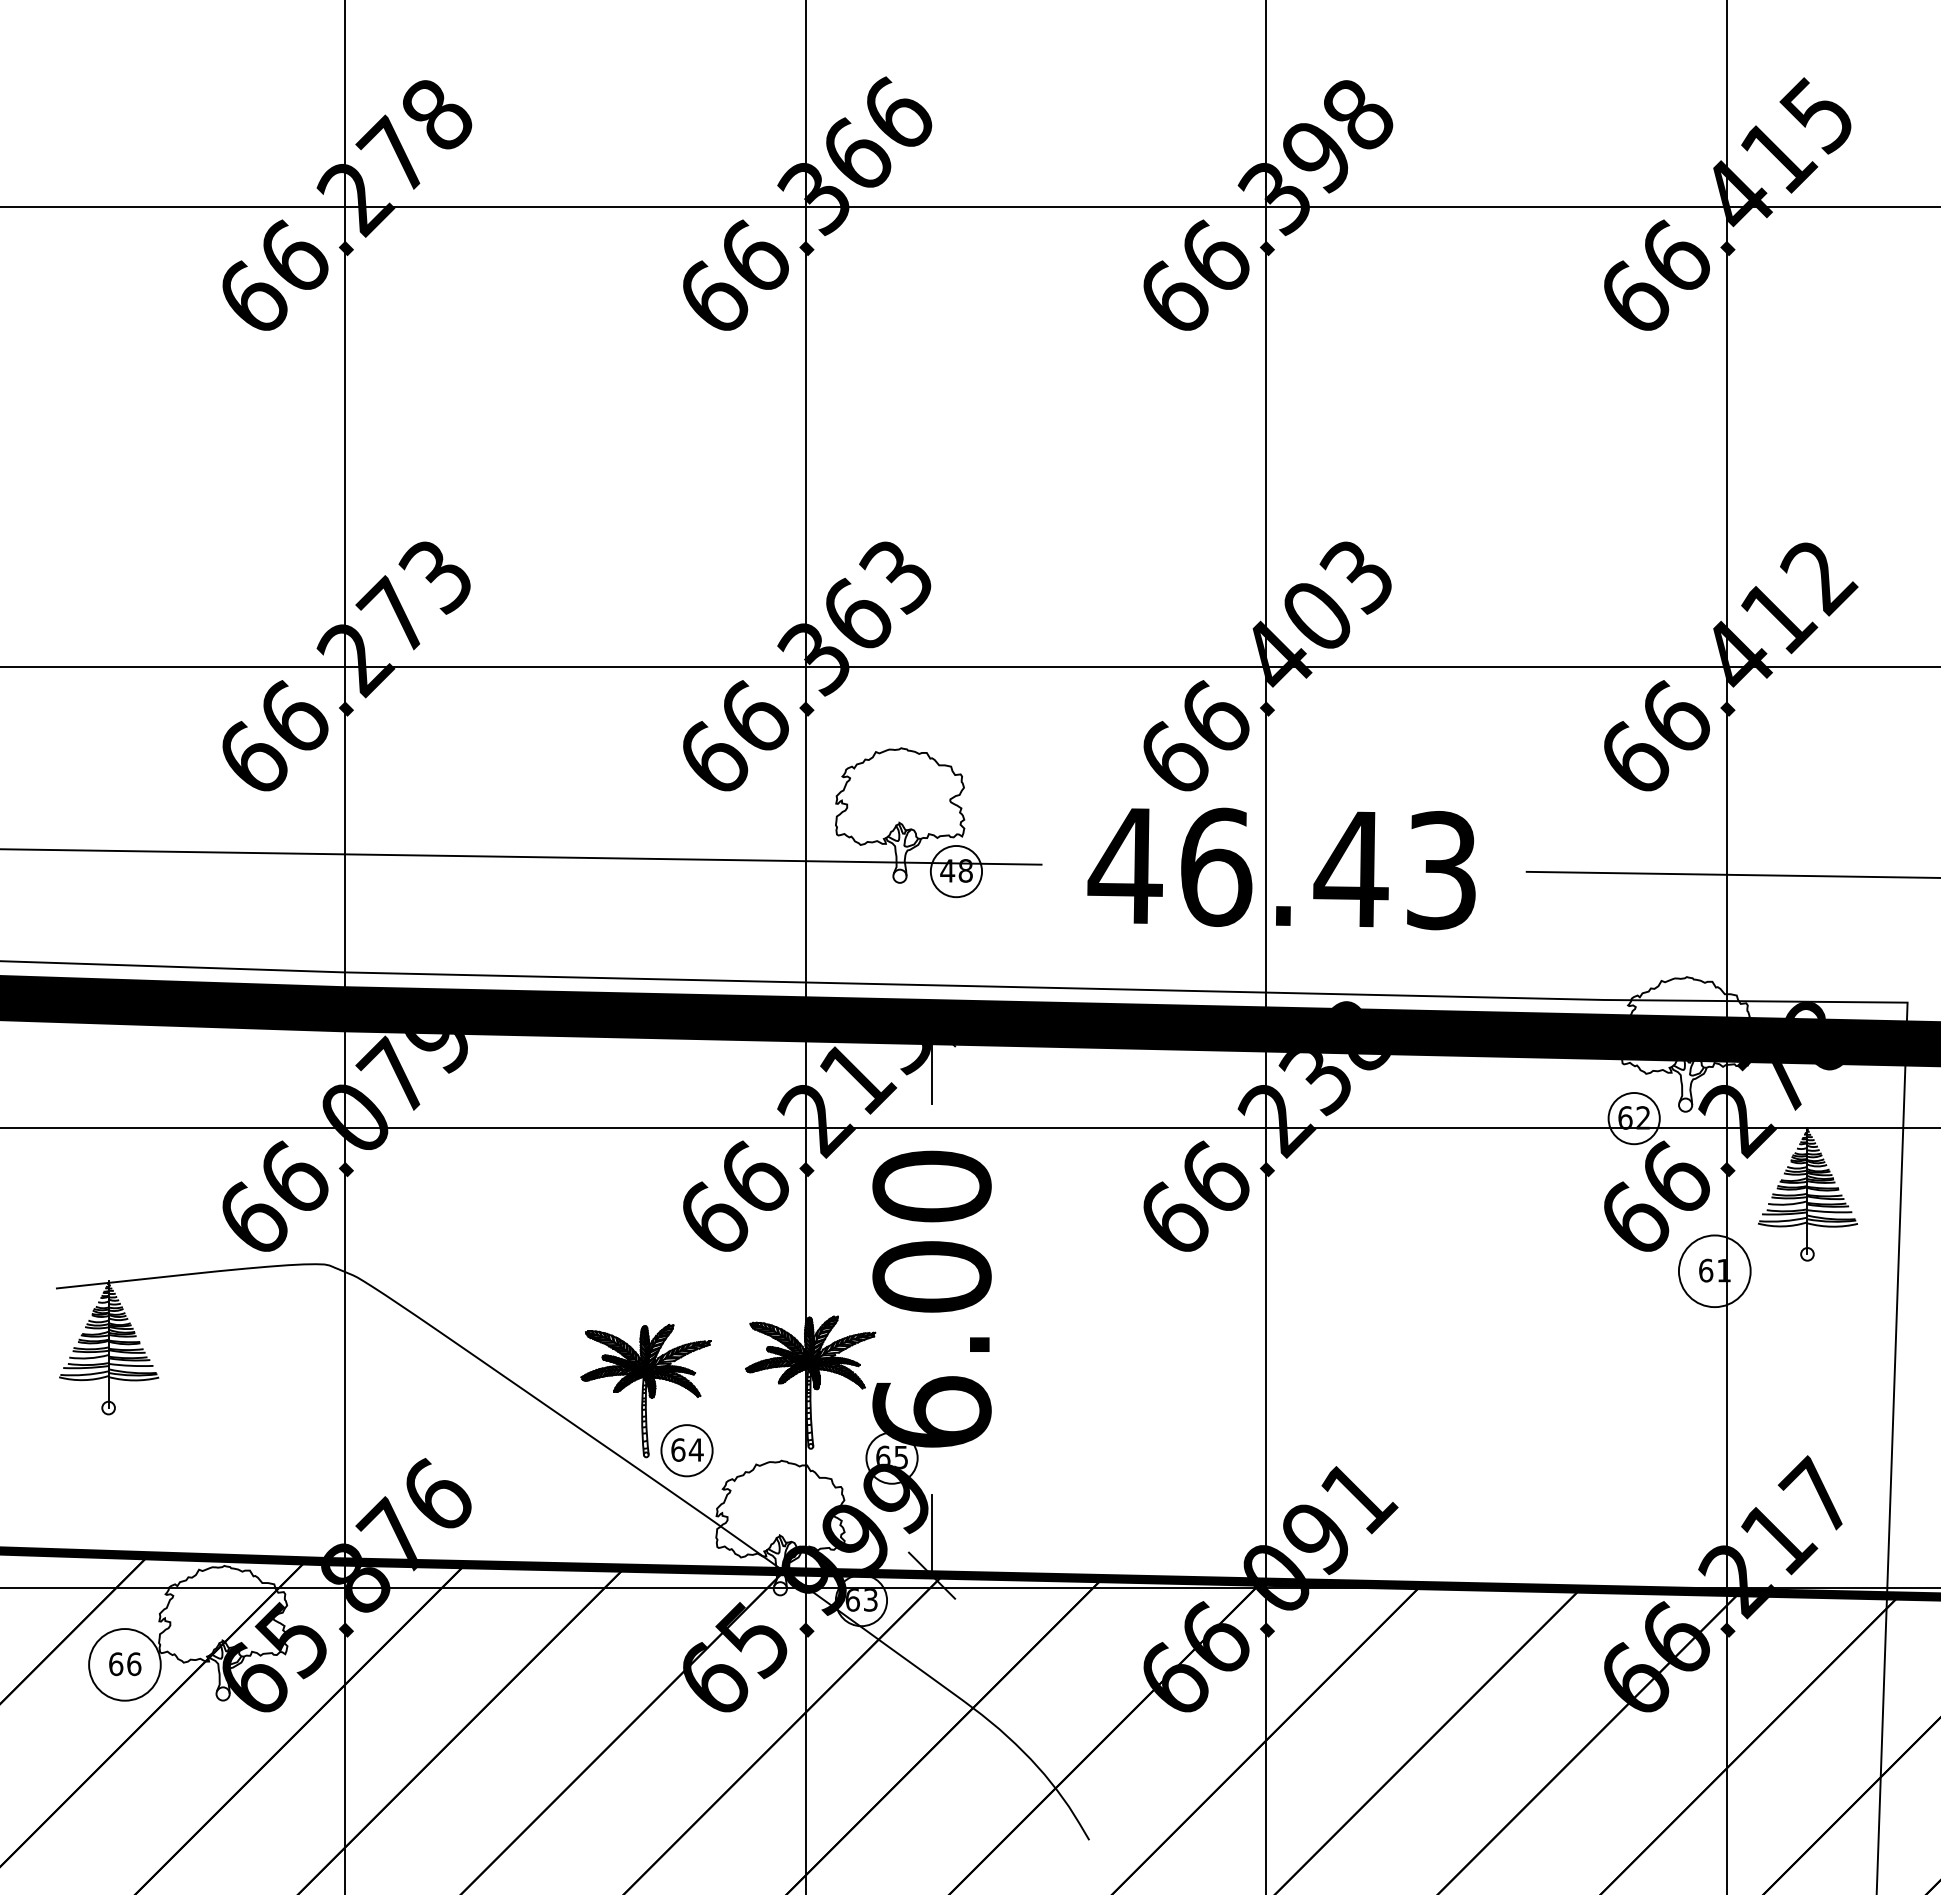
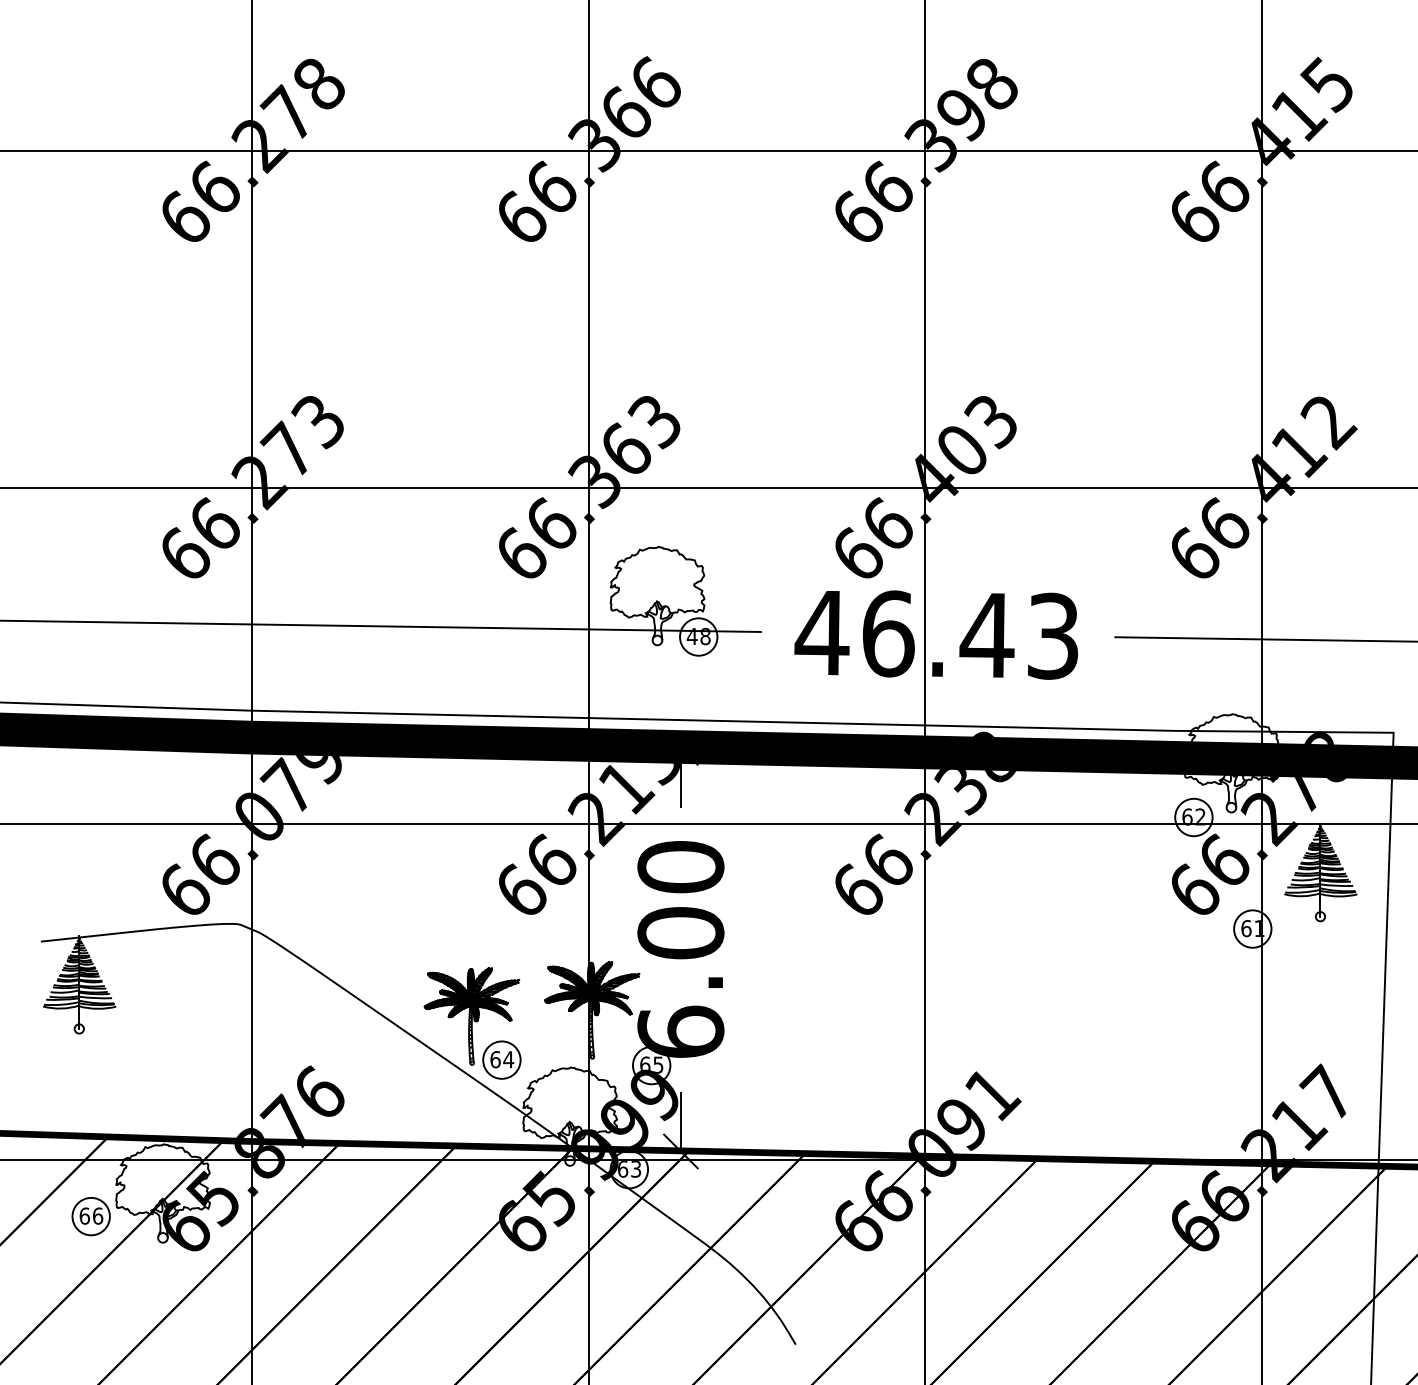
circle: (1714, 1270) -> (1252, 928), size x0.71
circle: (124, 1664) -> (90, 1216), size x0.71

